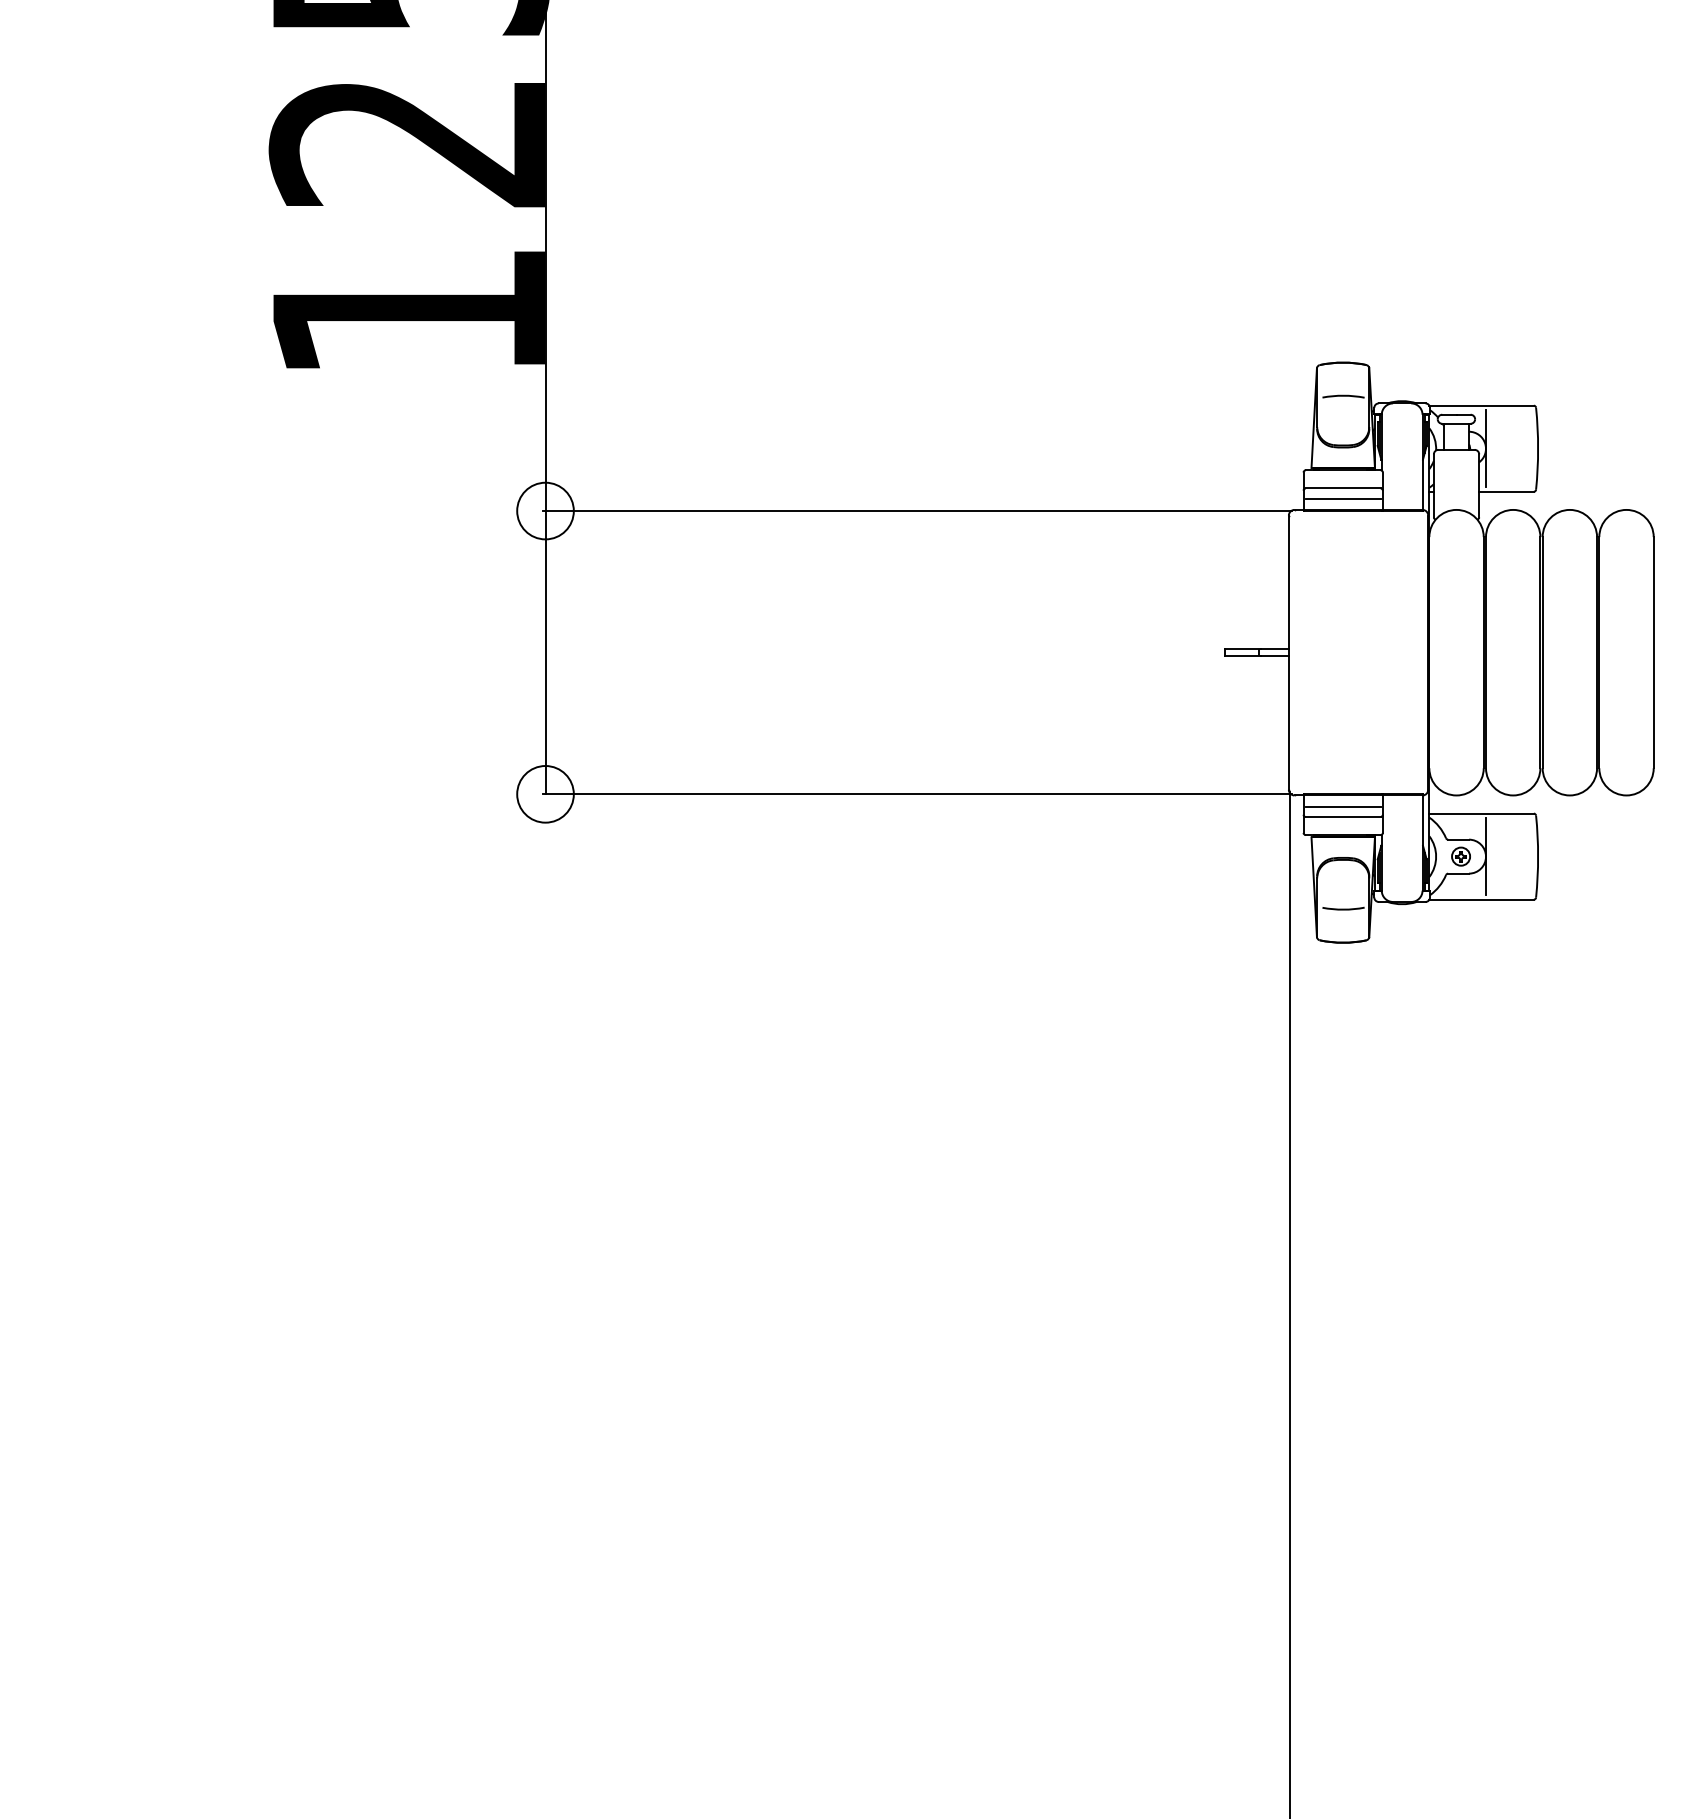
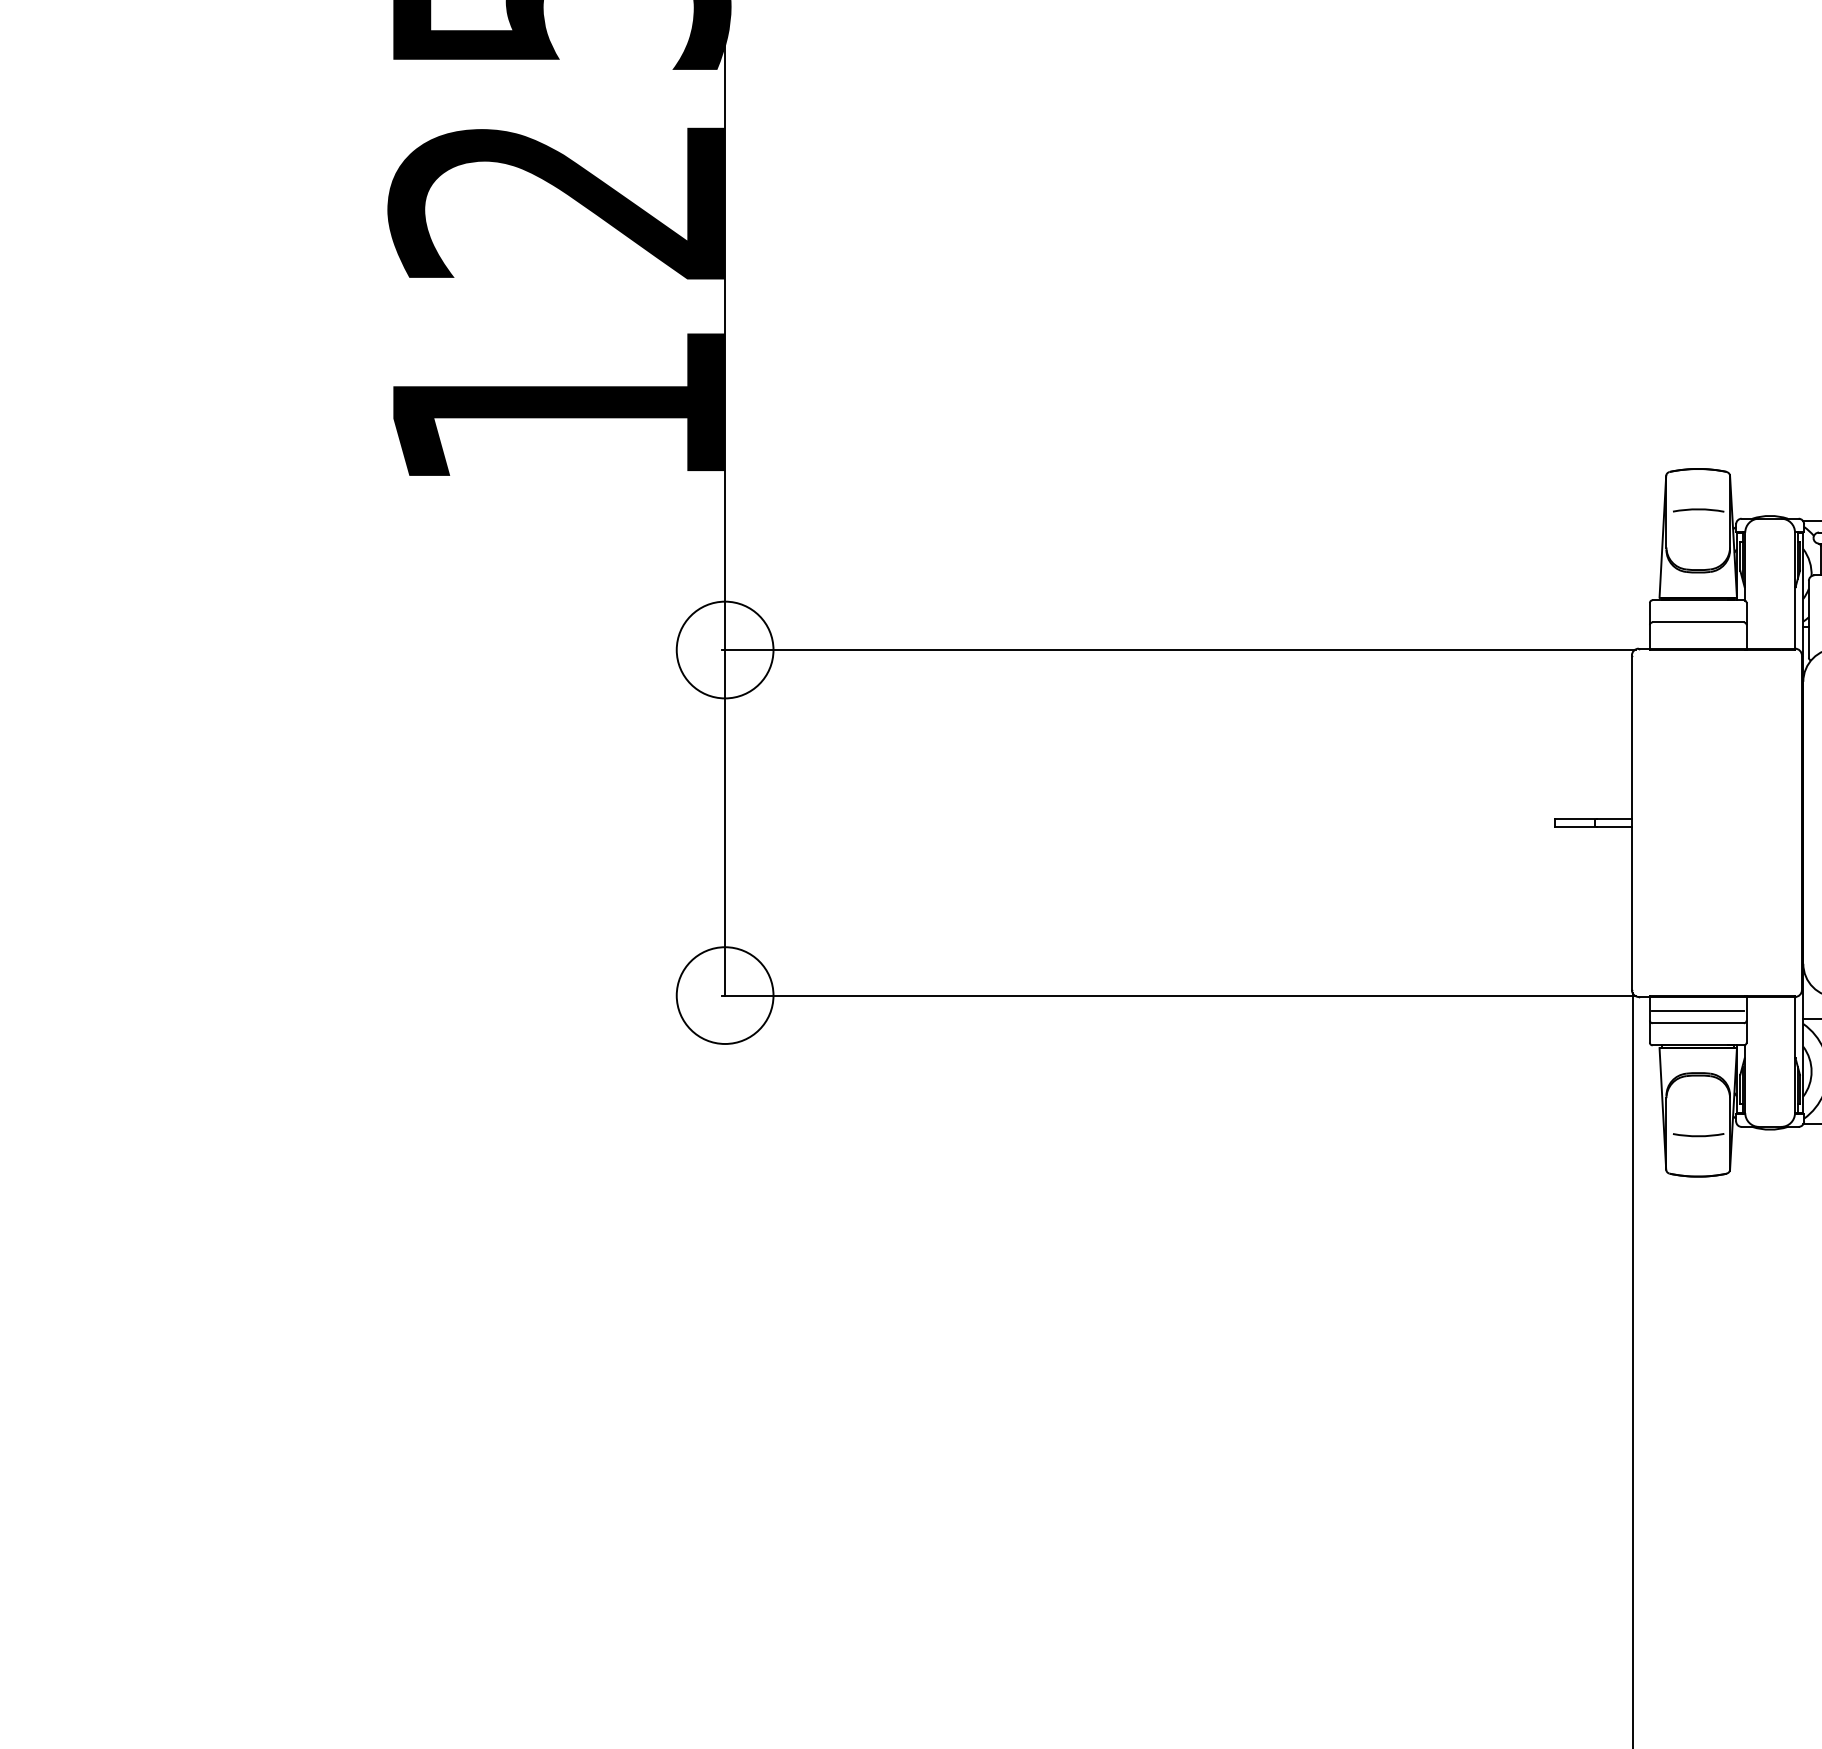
line: (1342, 498) -> (1697, 634), removed
circle: (545, 510) -> (725, 649), size x1.4
circle: (545, 794) -> (725, 995), size x1.4

